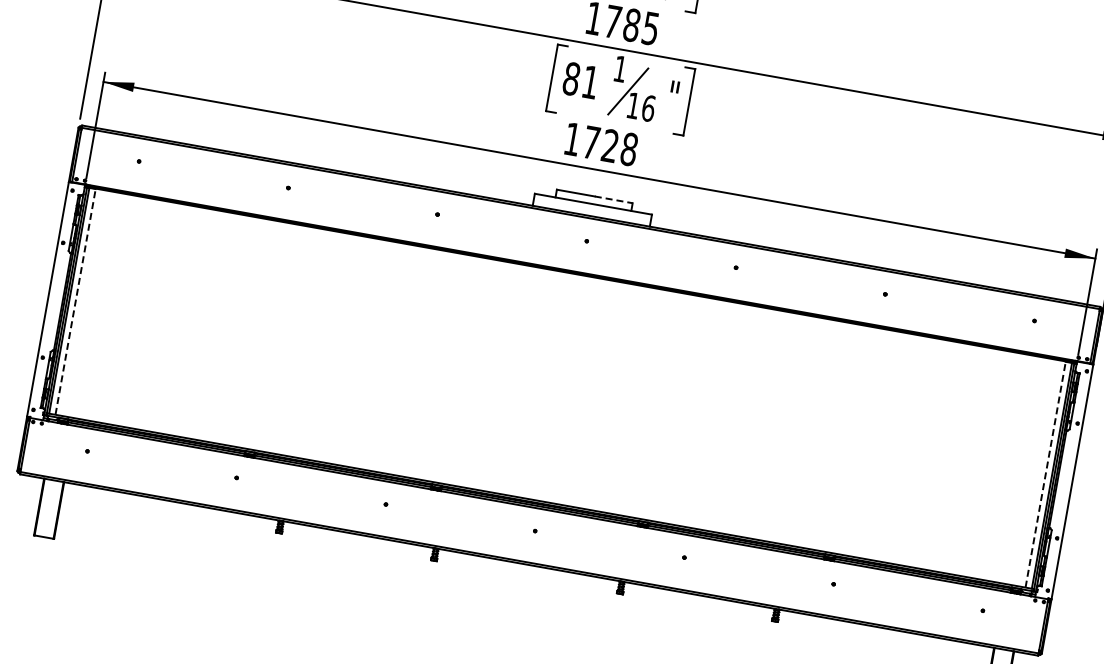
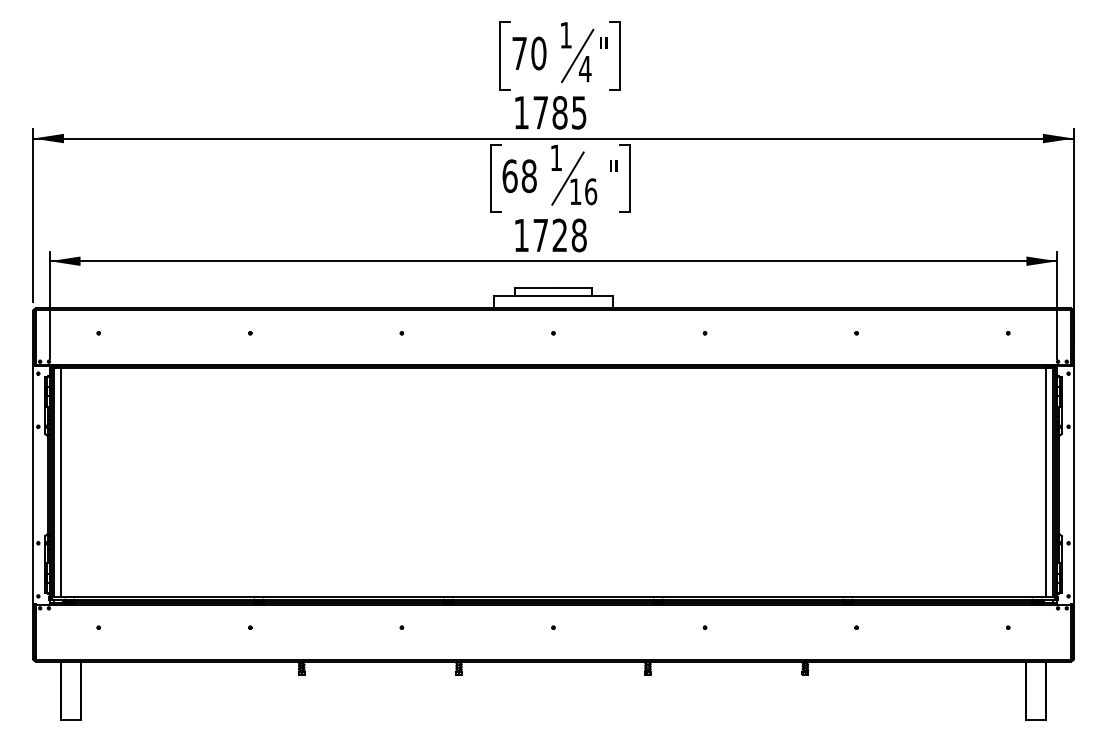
text: (580, 80) -> (519, 176), 81 -> 68
line: (614, 199) -> (573, 287), dashed -> solid
line: (75, 301) -> (60, 482), dashed -> solid
line: (1046, 474) -> (1046, 482), dashed -> solid

